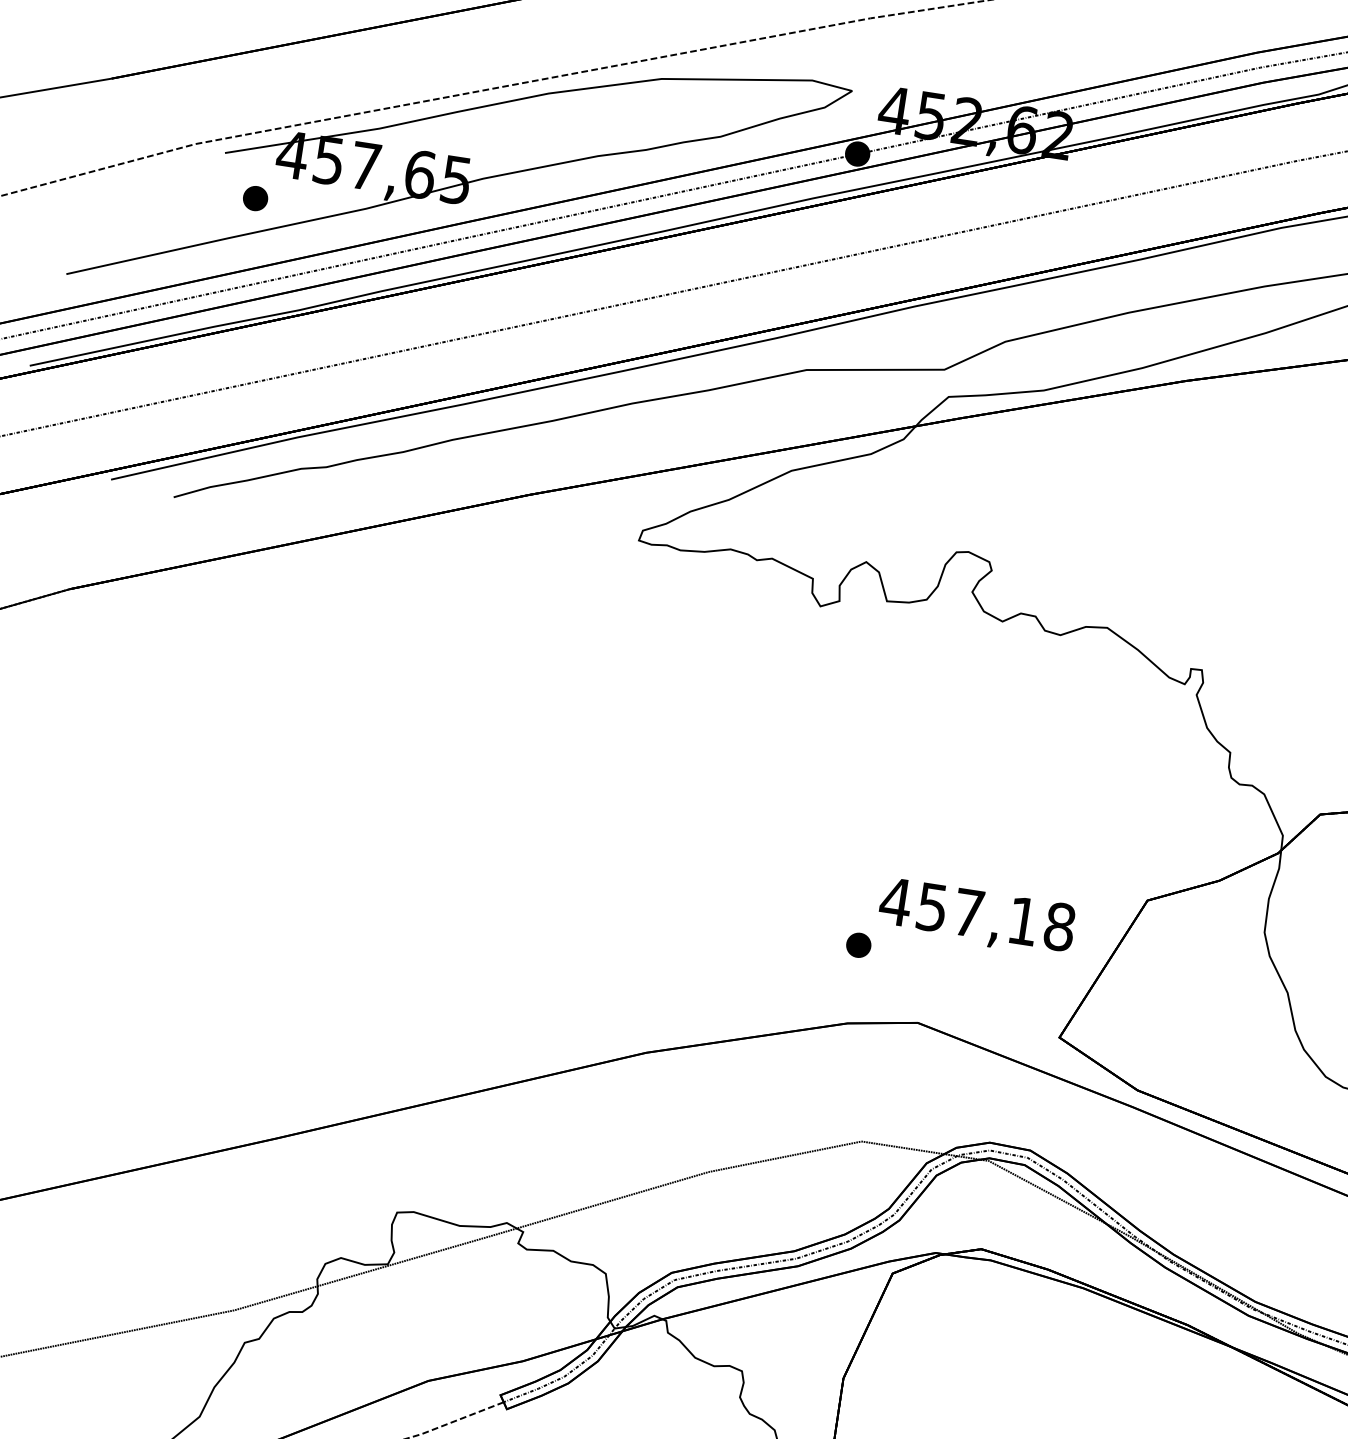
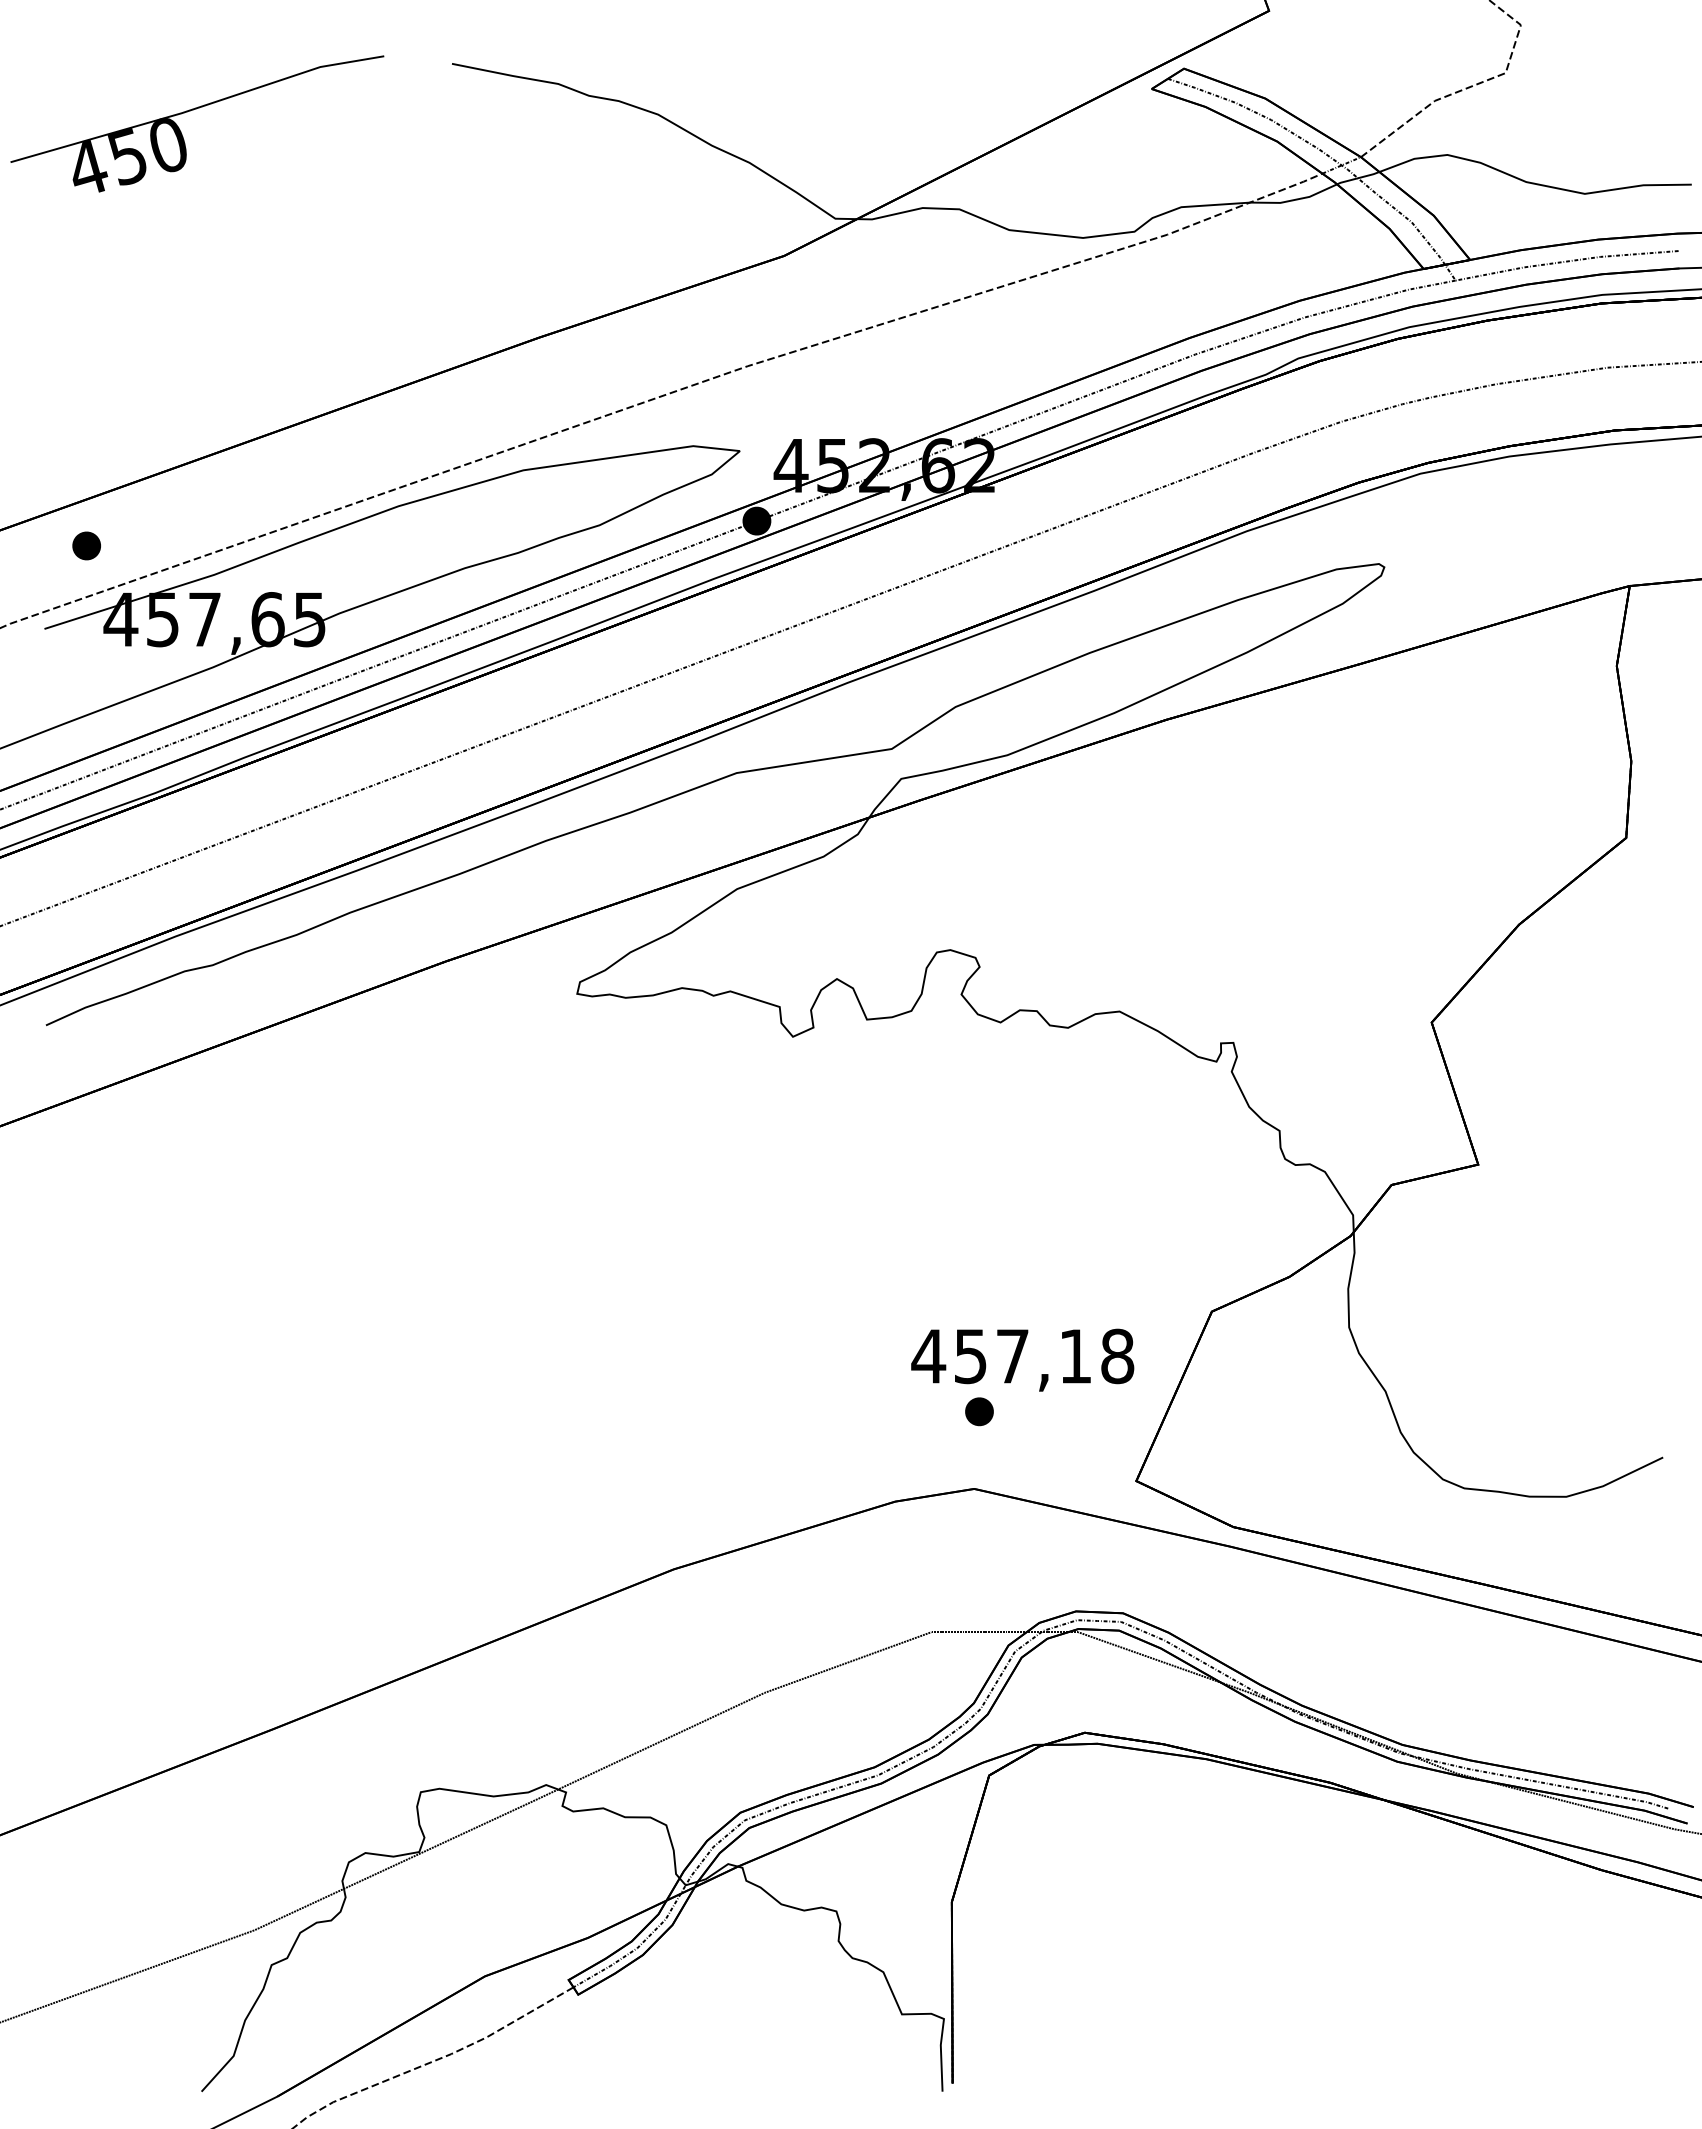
part: (255, 198) -> (86, 545), moved
part: (858, 945) -> (979, 1411), moved

